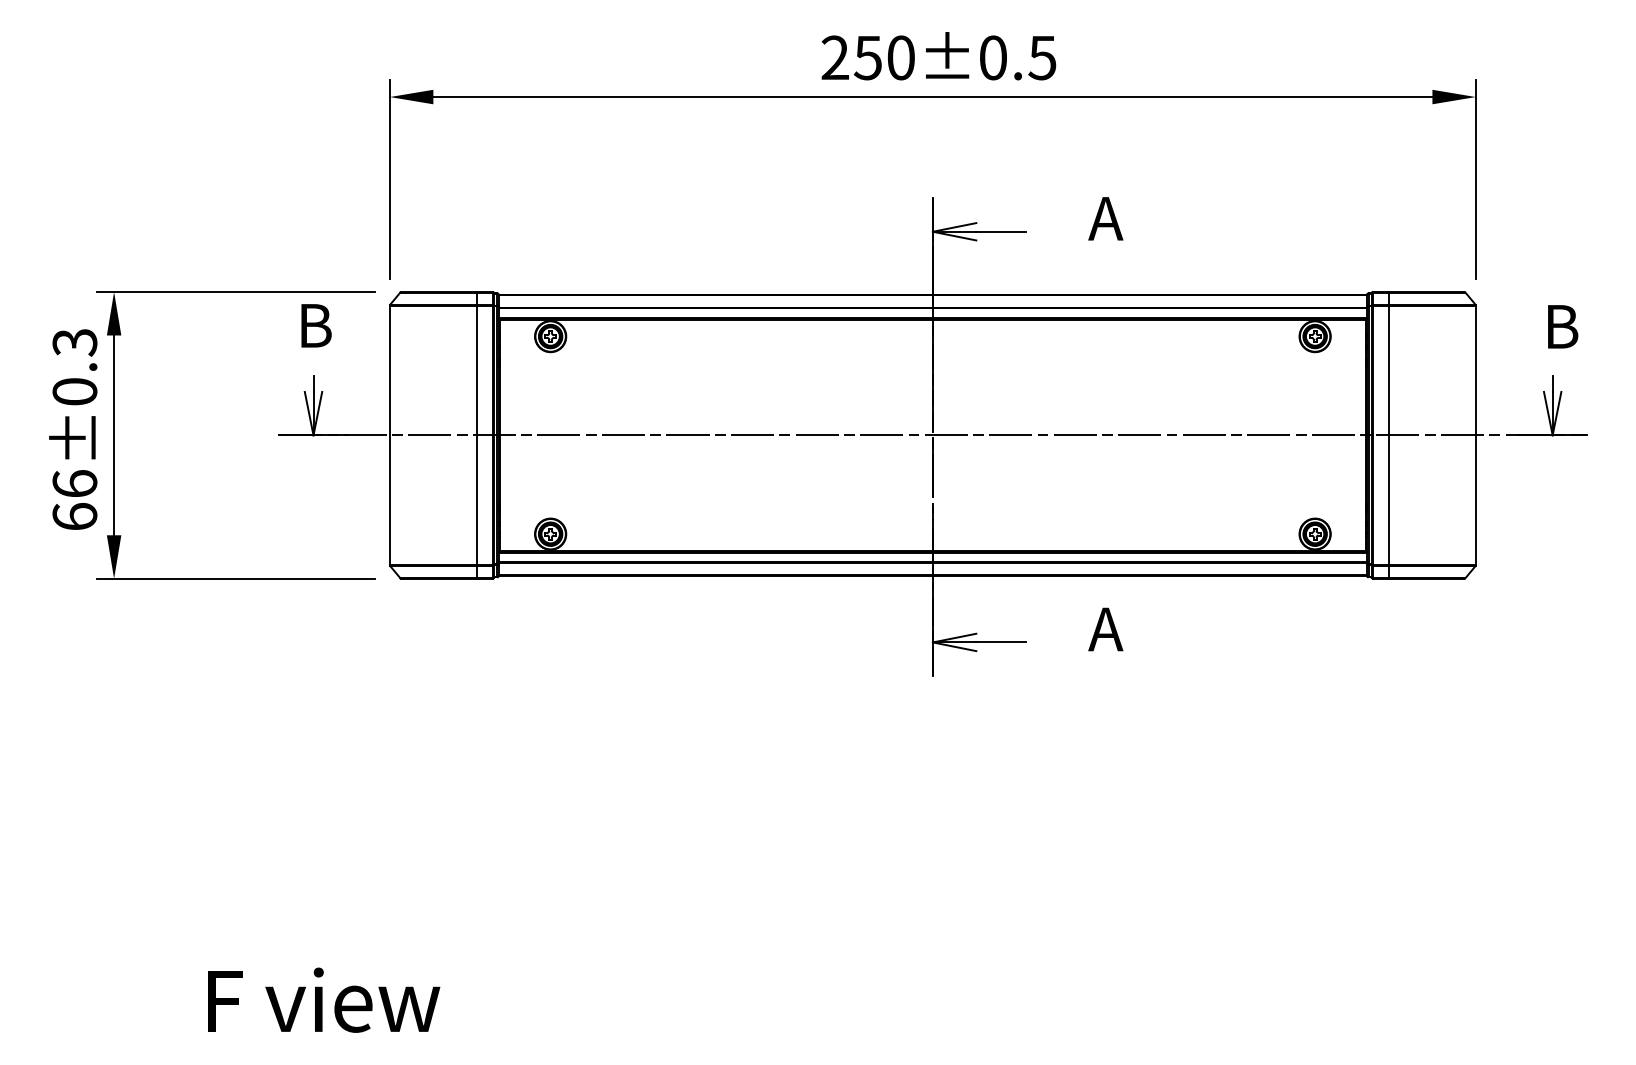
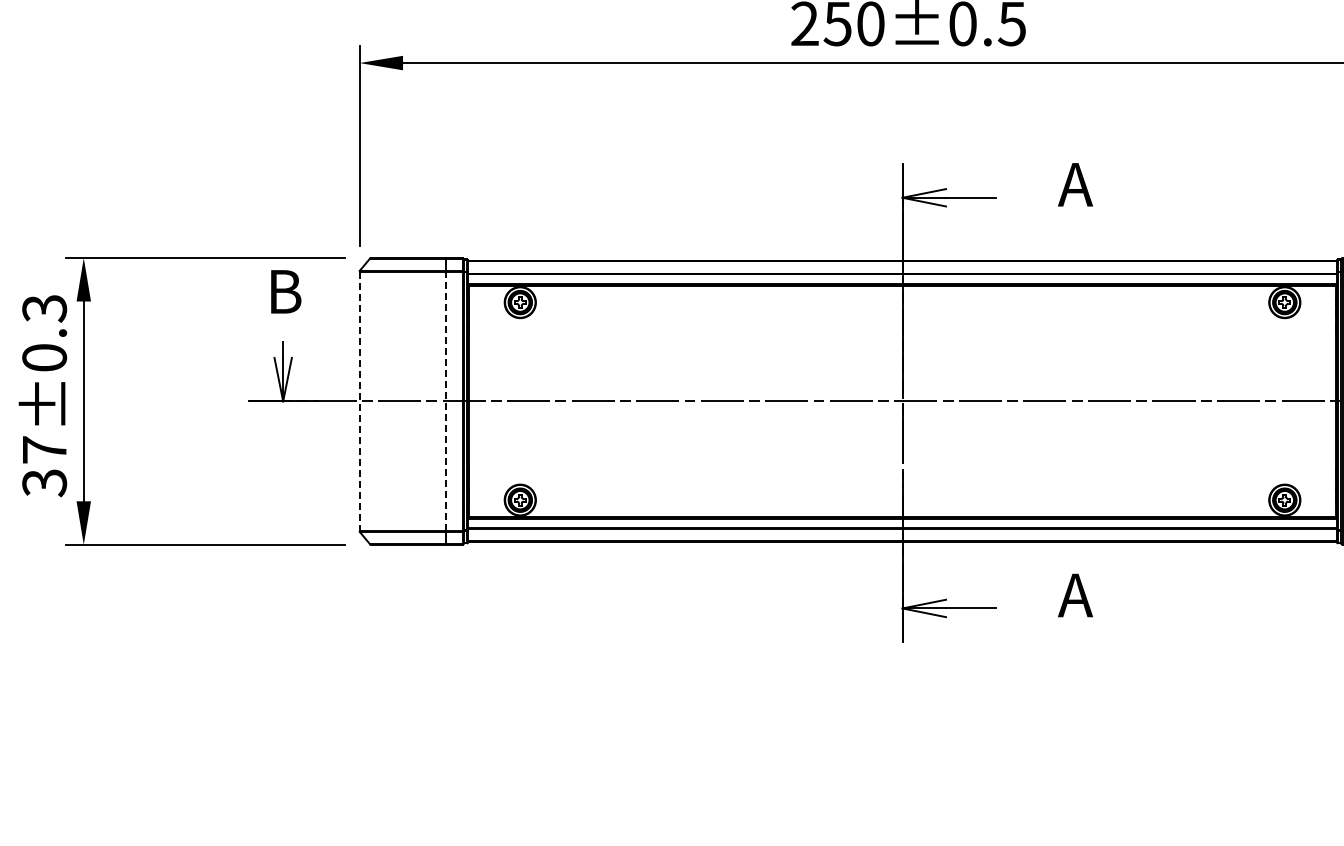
line: (389, 435) -> (359, 401), solid -> dashed
line: (476, 435) -> (446, 401), solid -> dashed
text: (74, 500) -> (44, 466), 66±0.3 -> 37±0.3

